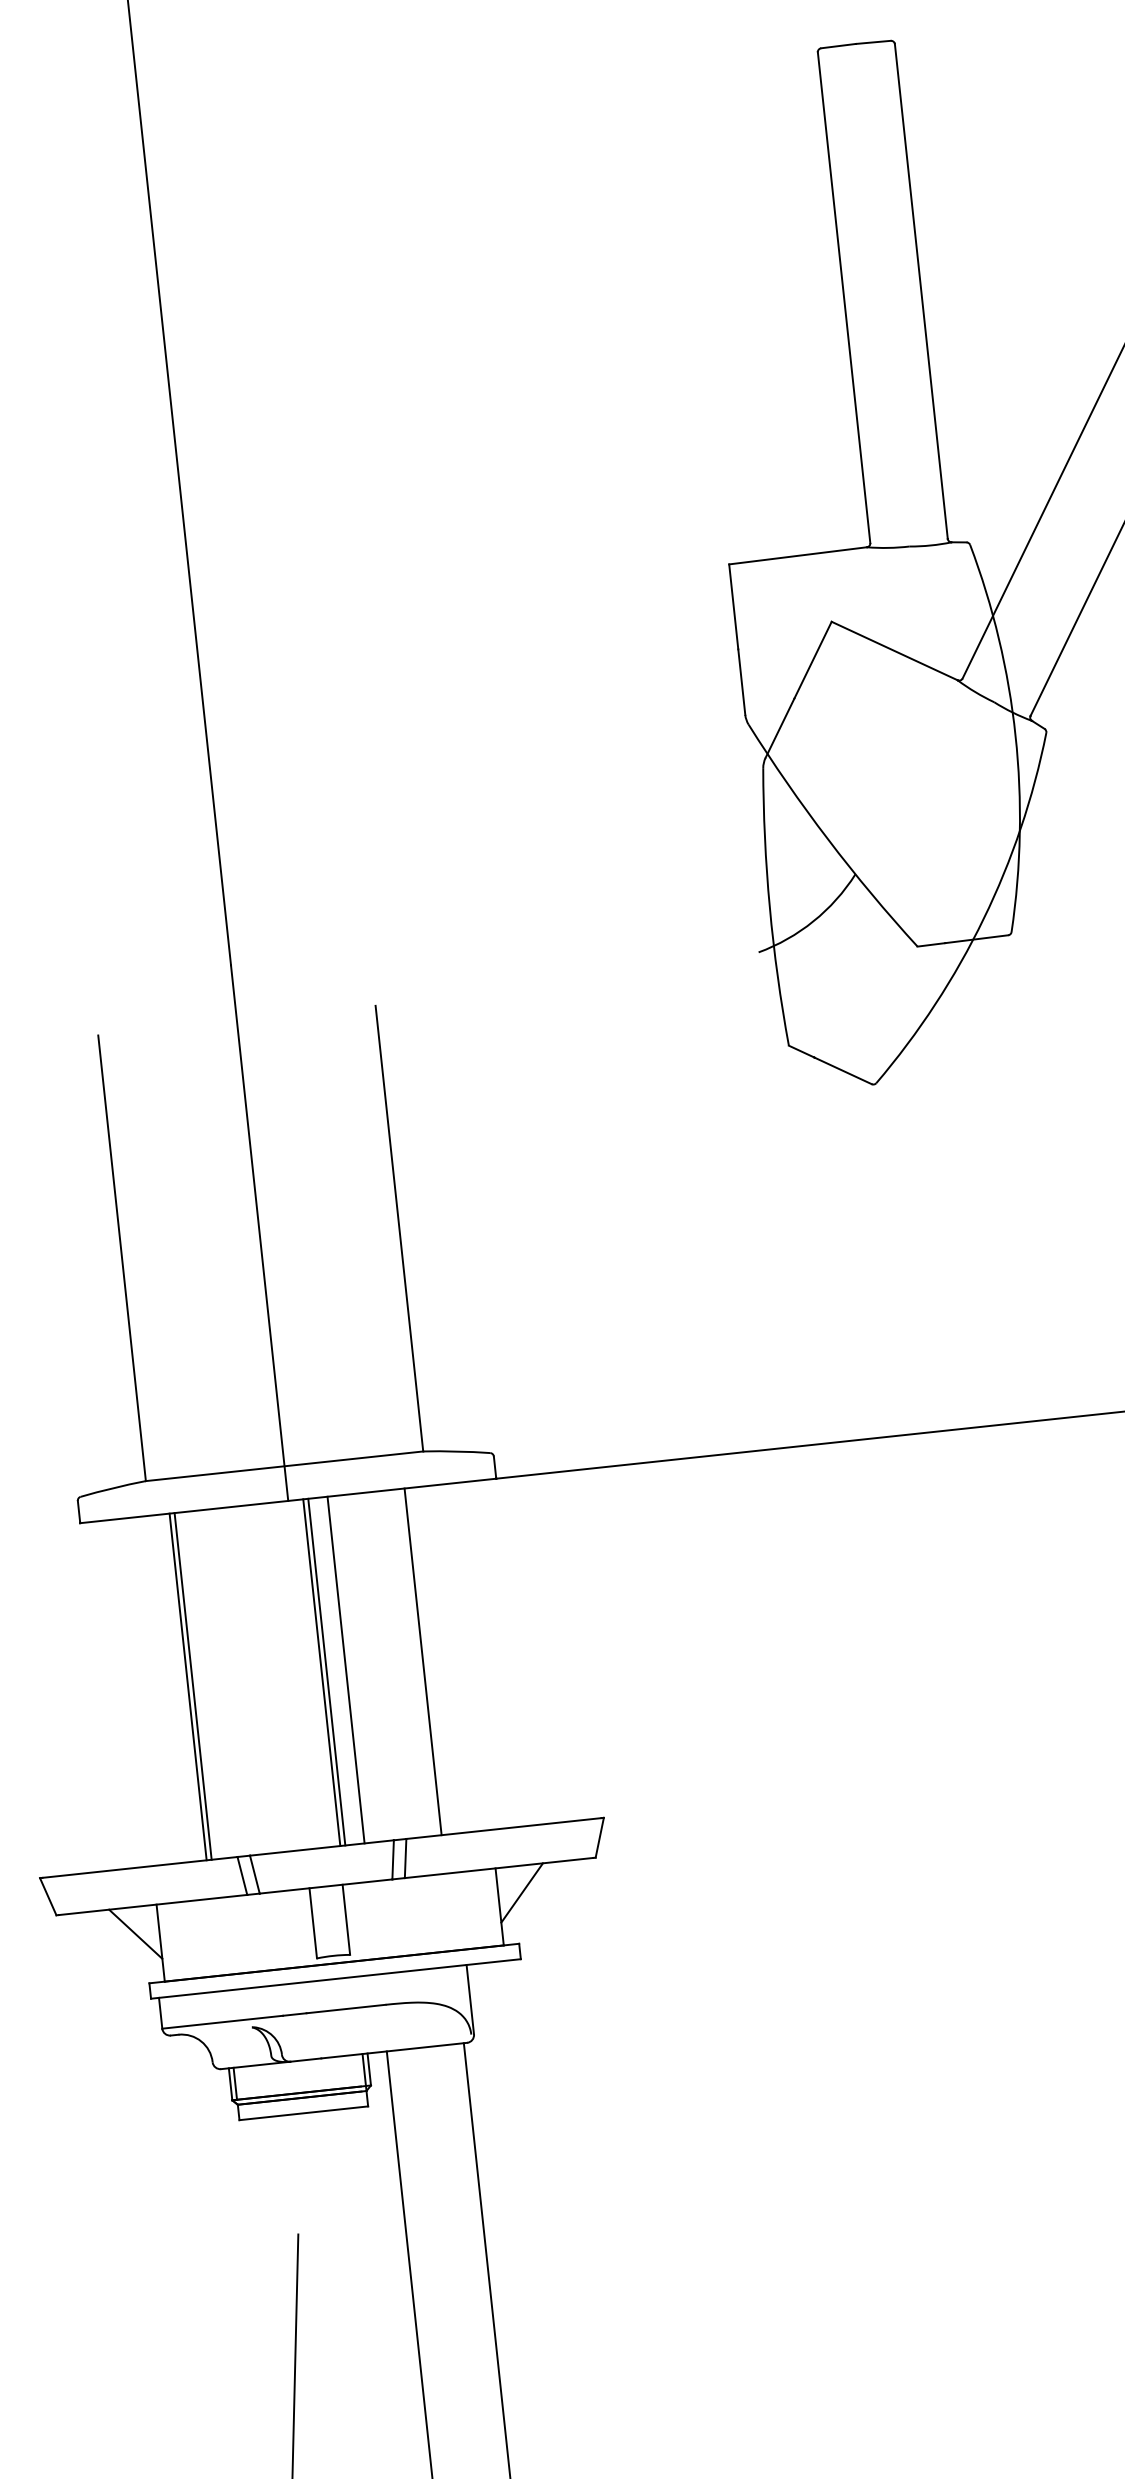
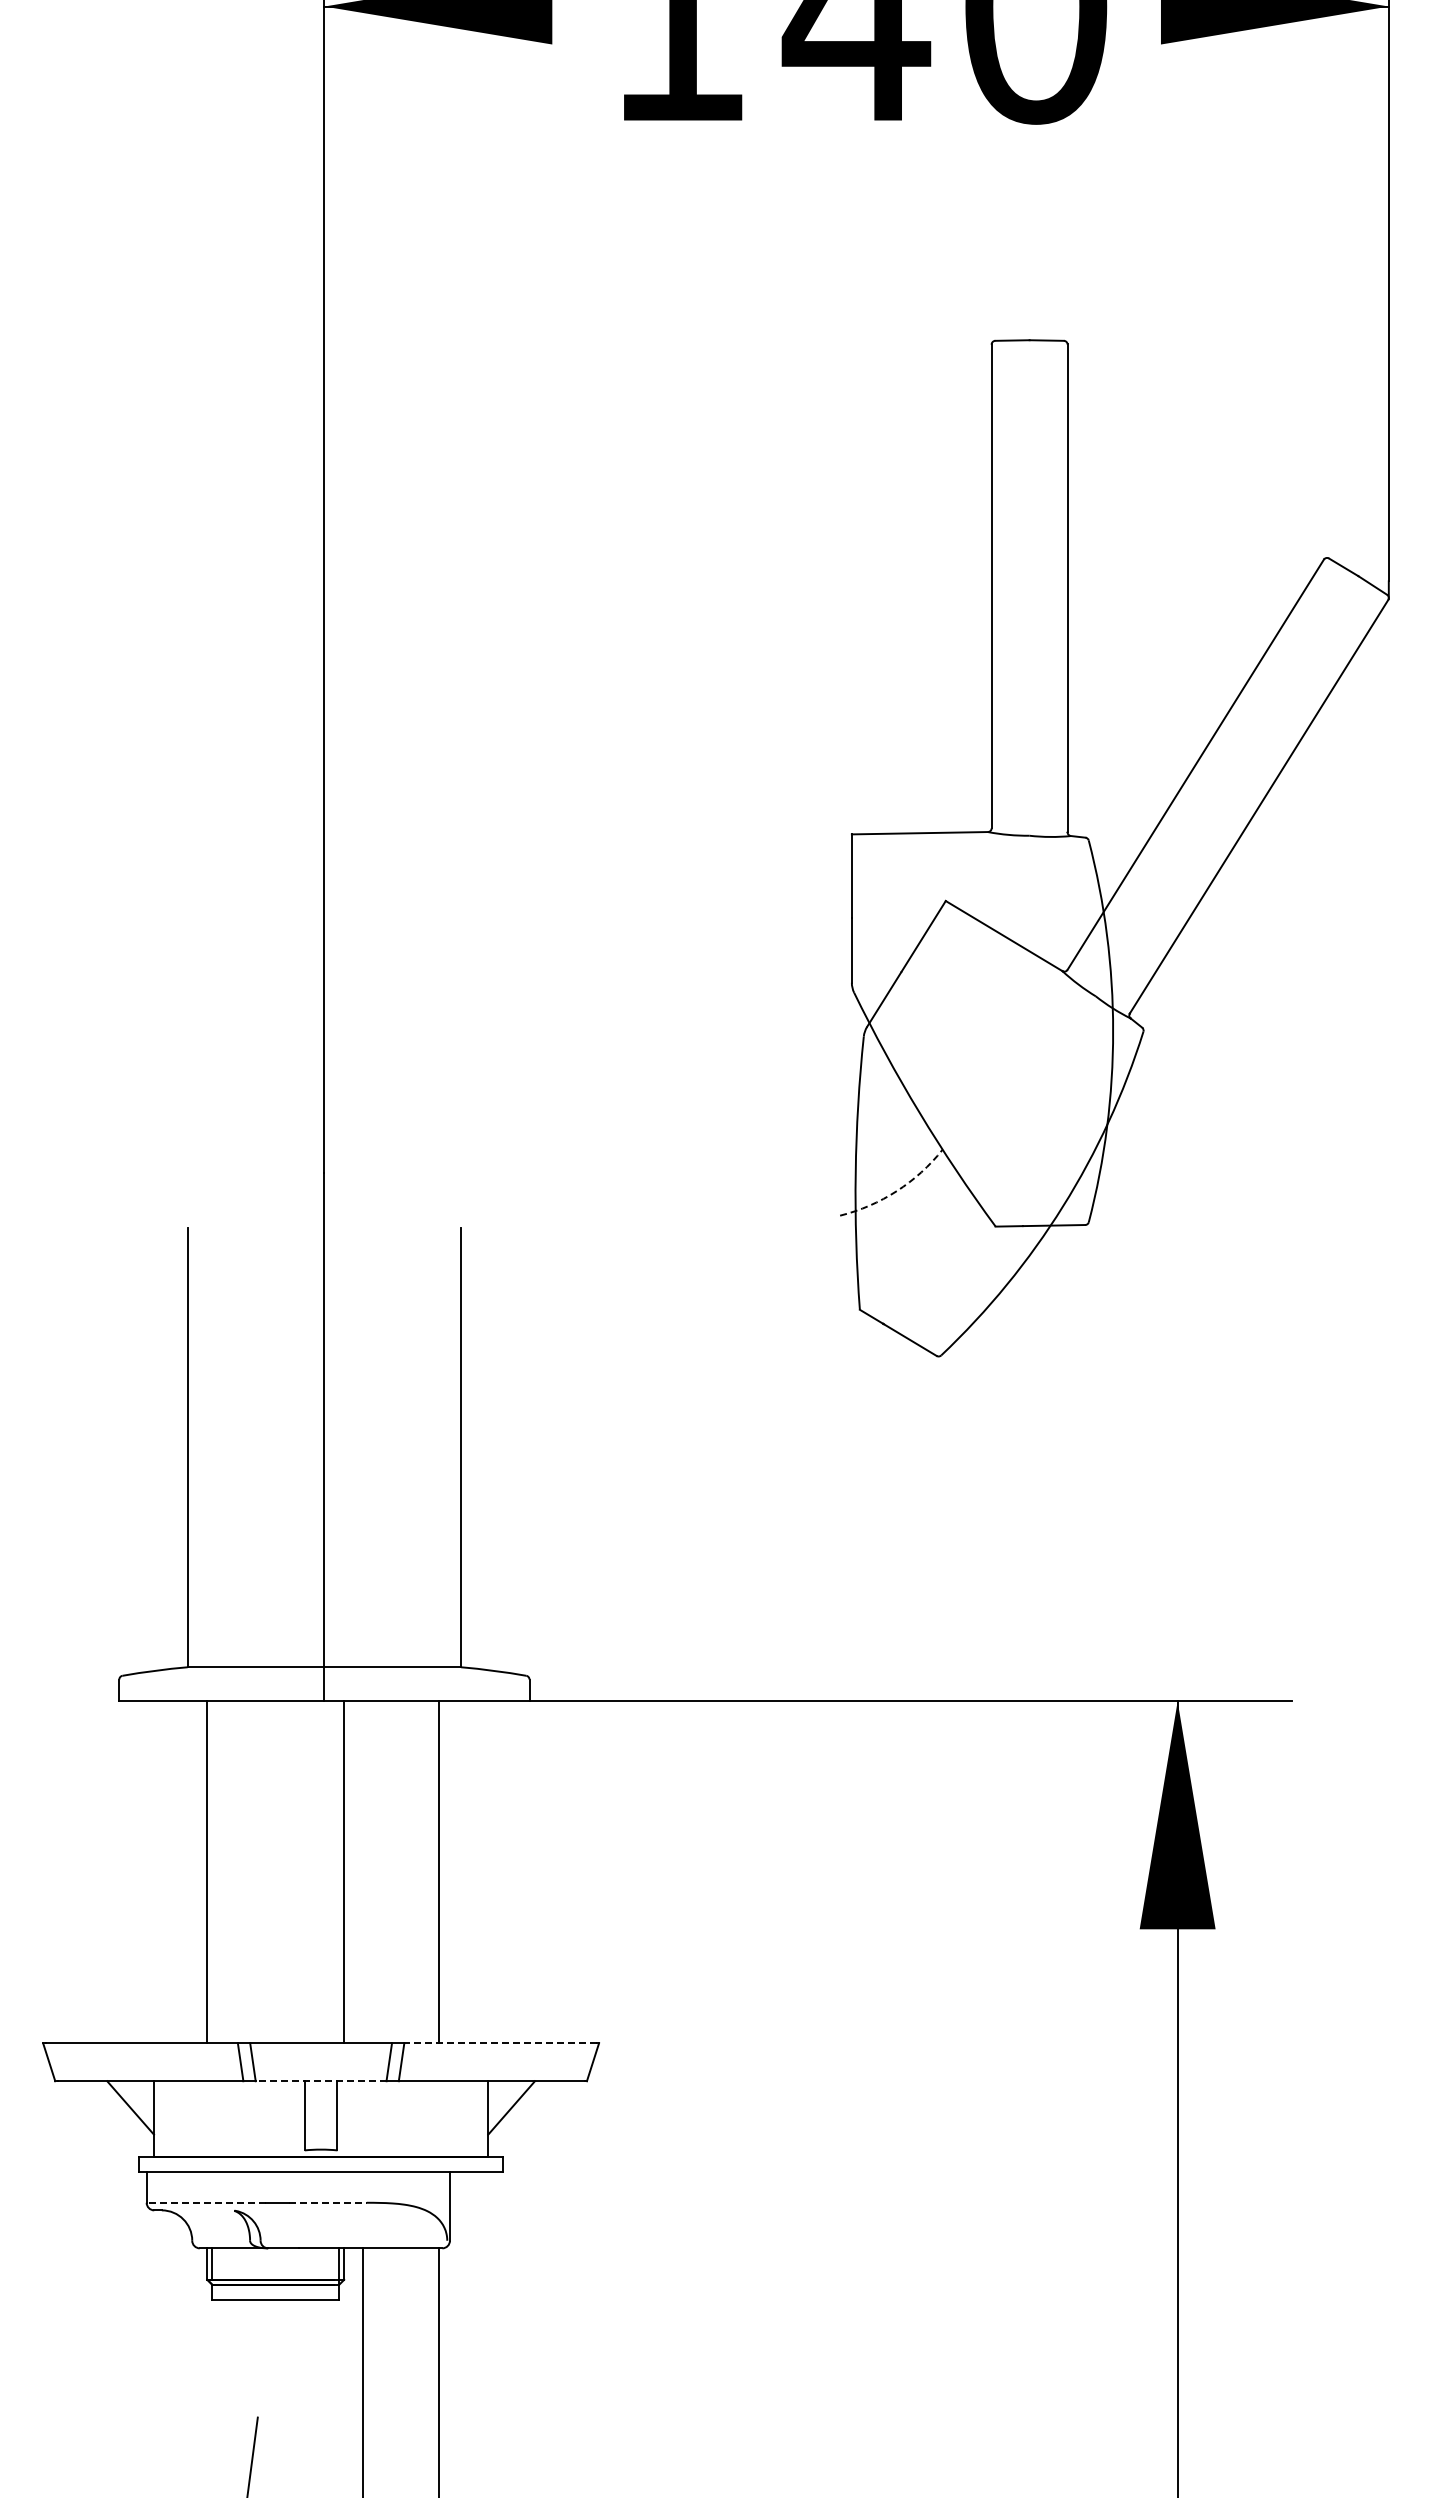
arc: (813, 921) -> (896, 1191), solid -> dashed
line: (346, 1670) -> (363, 1872), removed
line: (322, 1672) -> (339, 1872), removed
line: (193, 1686) -> (212, 1872), removed
line: (503, 1828) -> (500, 2043), solid -> dashed
line: (325, 1886) -> (320, 2081), solid -> dashed
line: (345, 2008) -> (327, 2202), solid -> dashed
line: (221, 2022) -> (205, 2202), solid -> dashed

